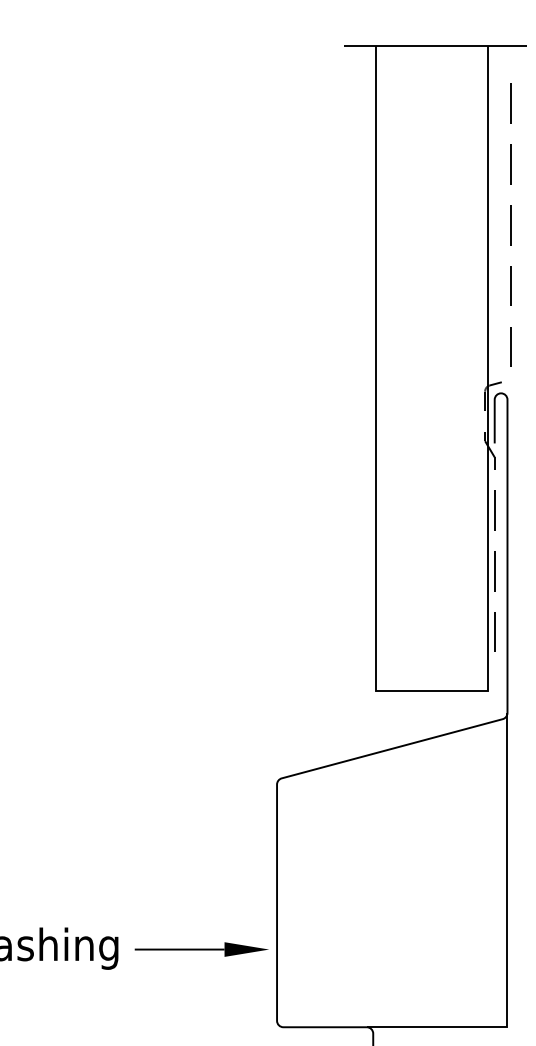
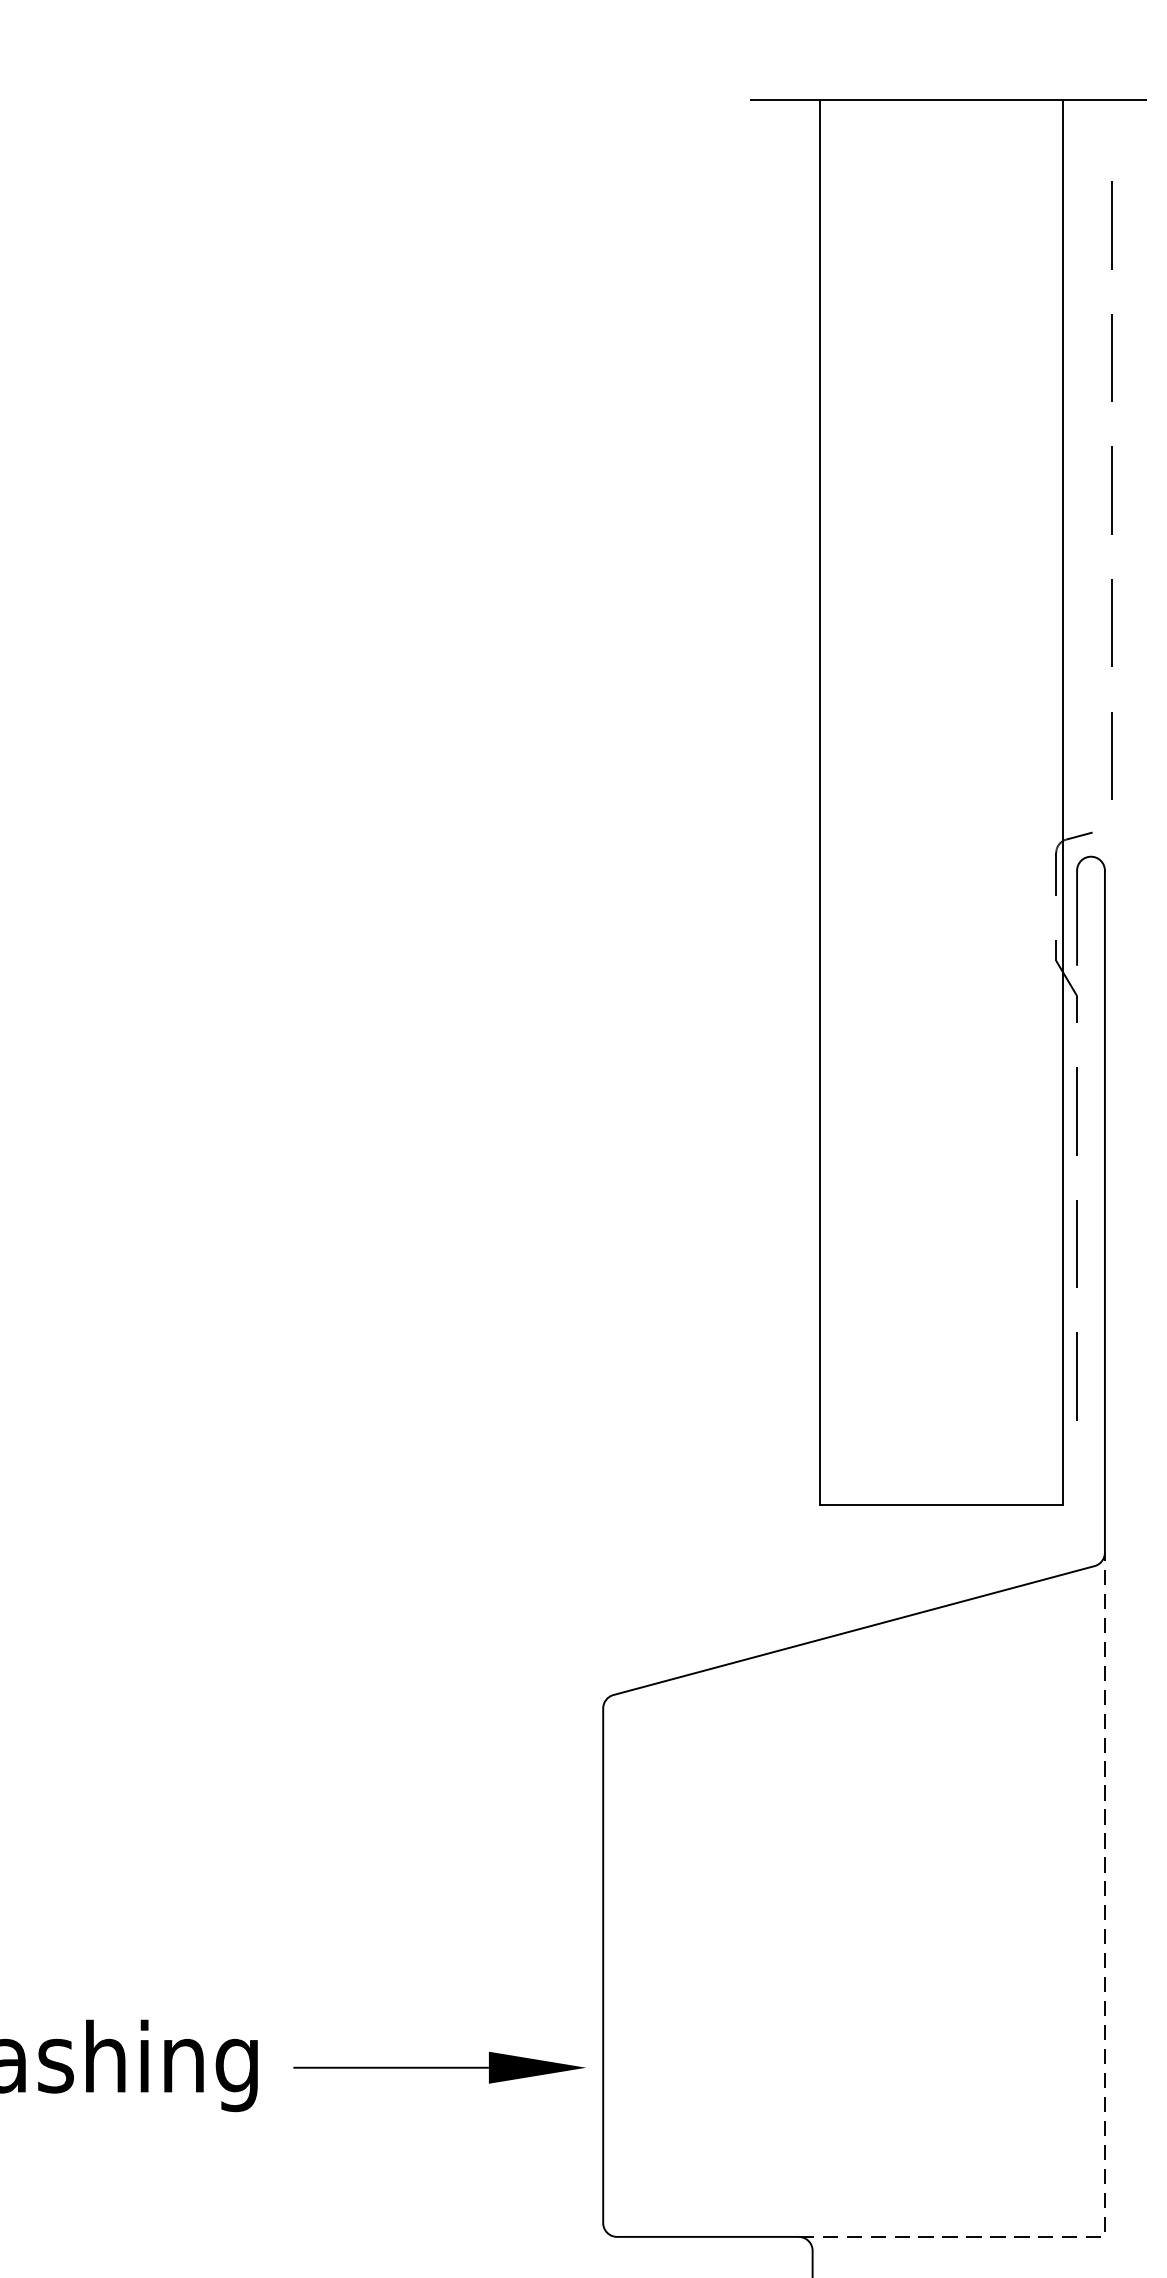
line: (507, 940) -> (1104, 2048), solid -> dashed

